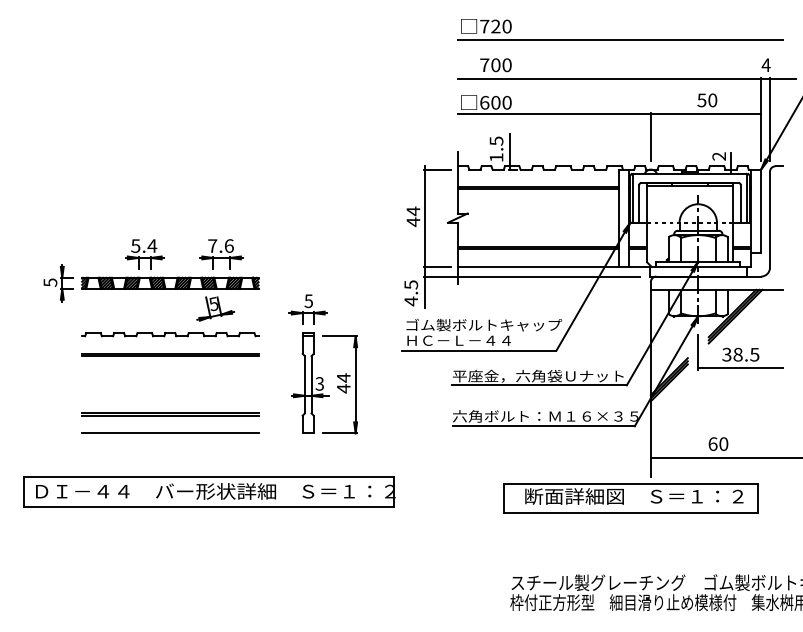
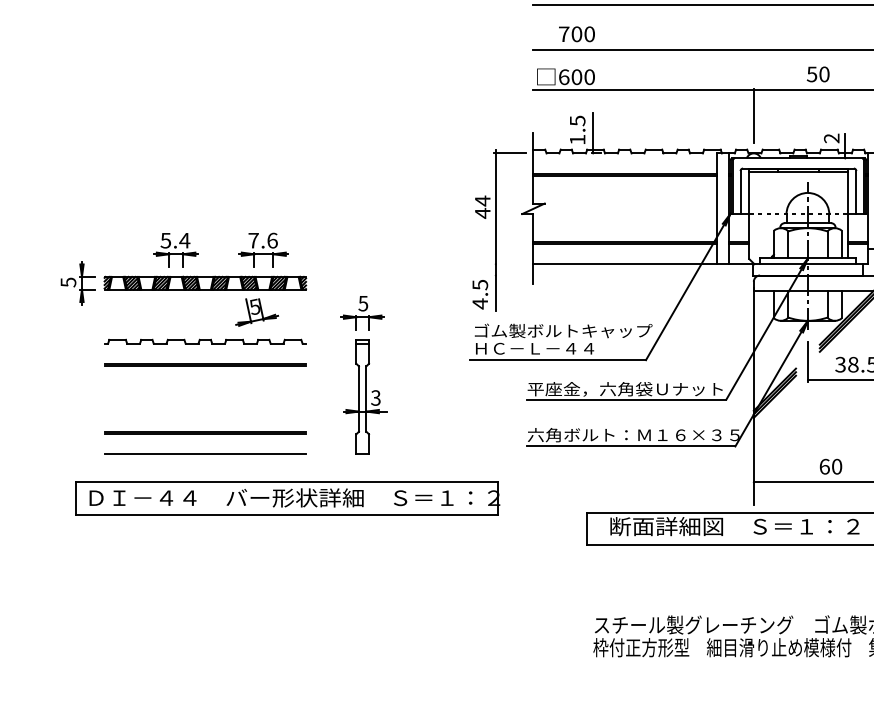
line: (437, 266) -> (510, 264), removed
line: (531, 276) -> (617, 275), removed
part: (339, 384) -> (398, 398), removed
part: (209, 491) -> (287, 498), moved

